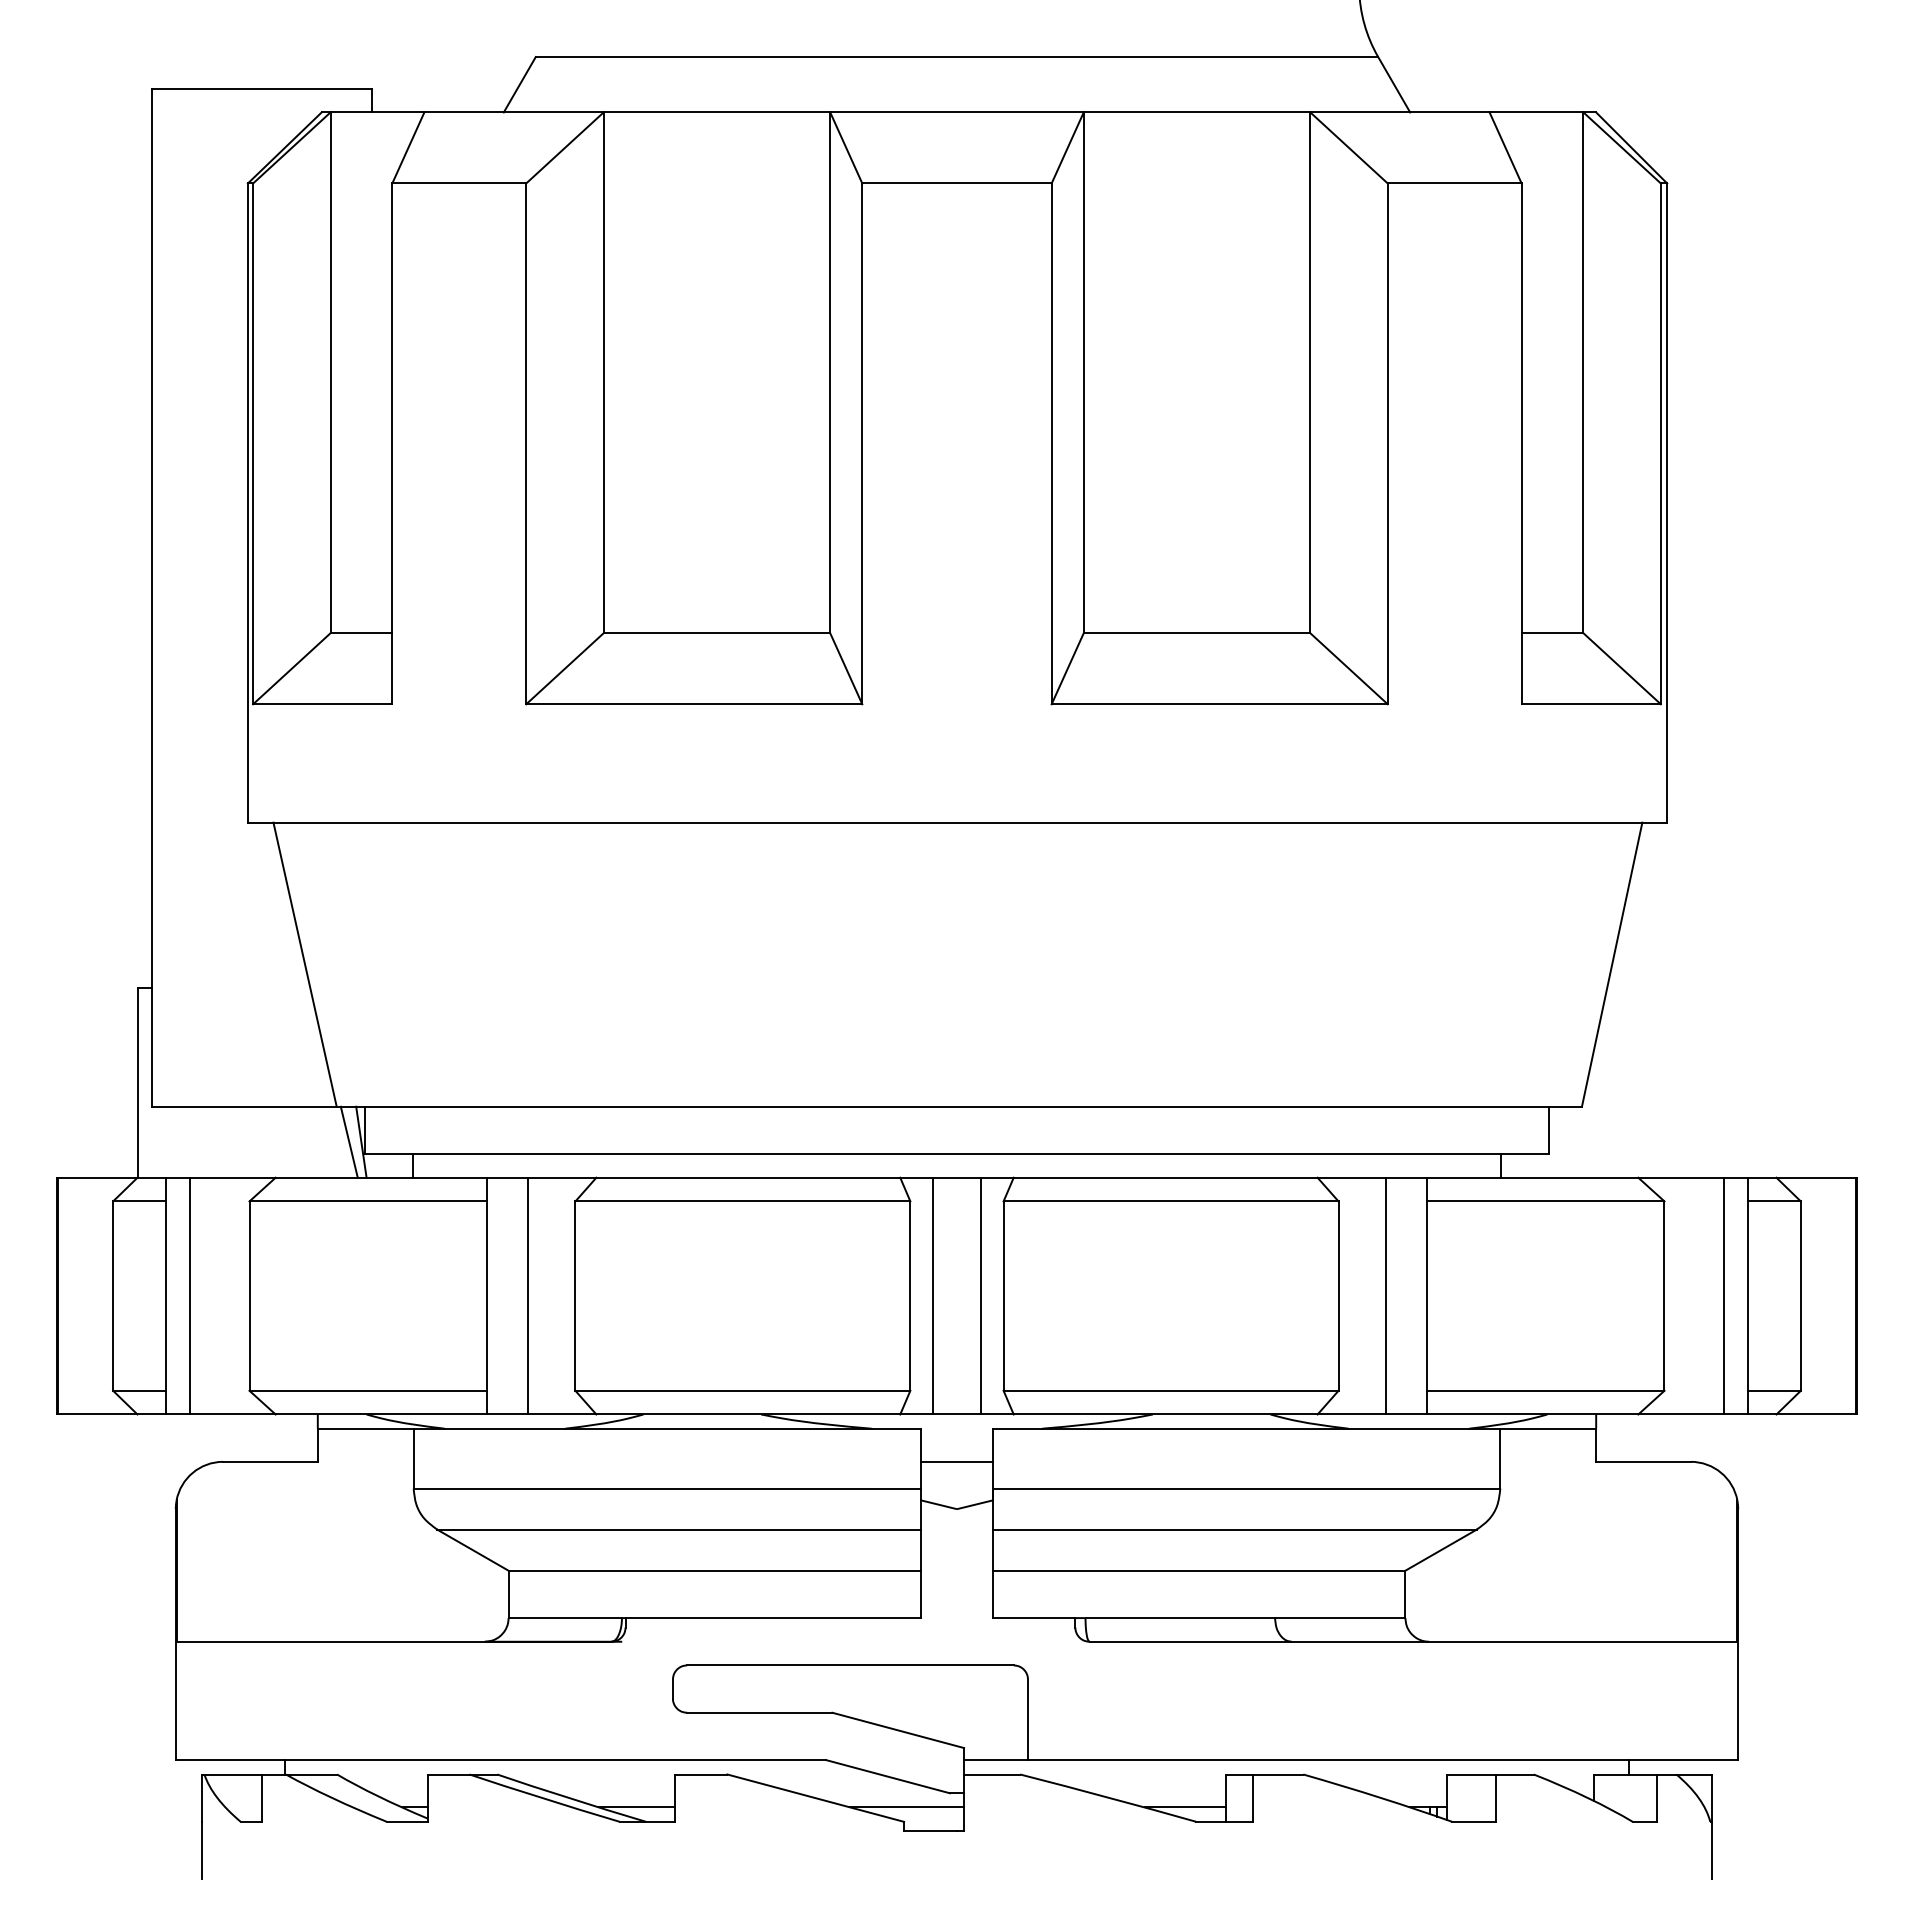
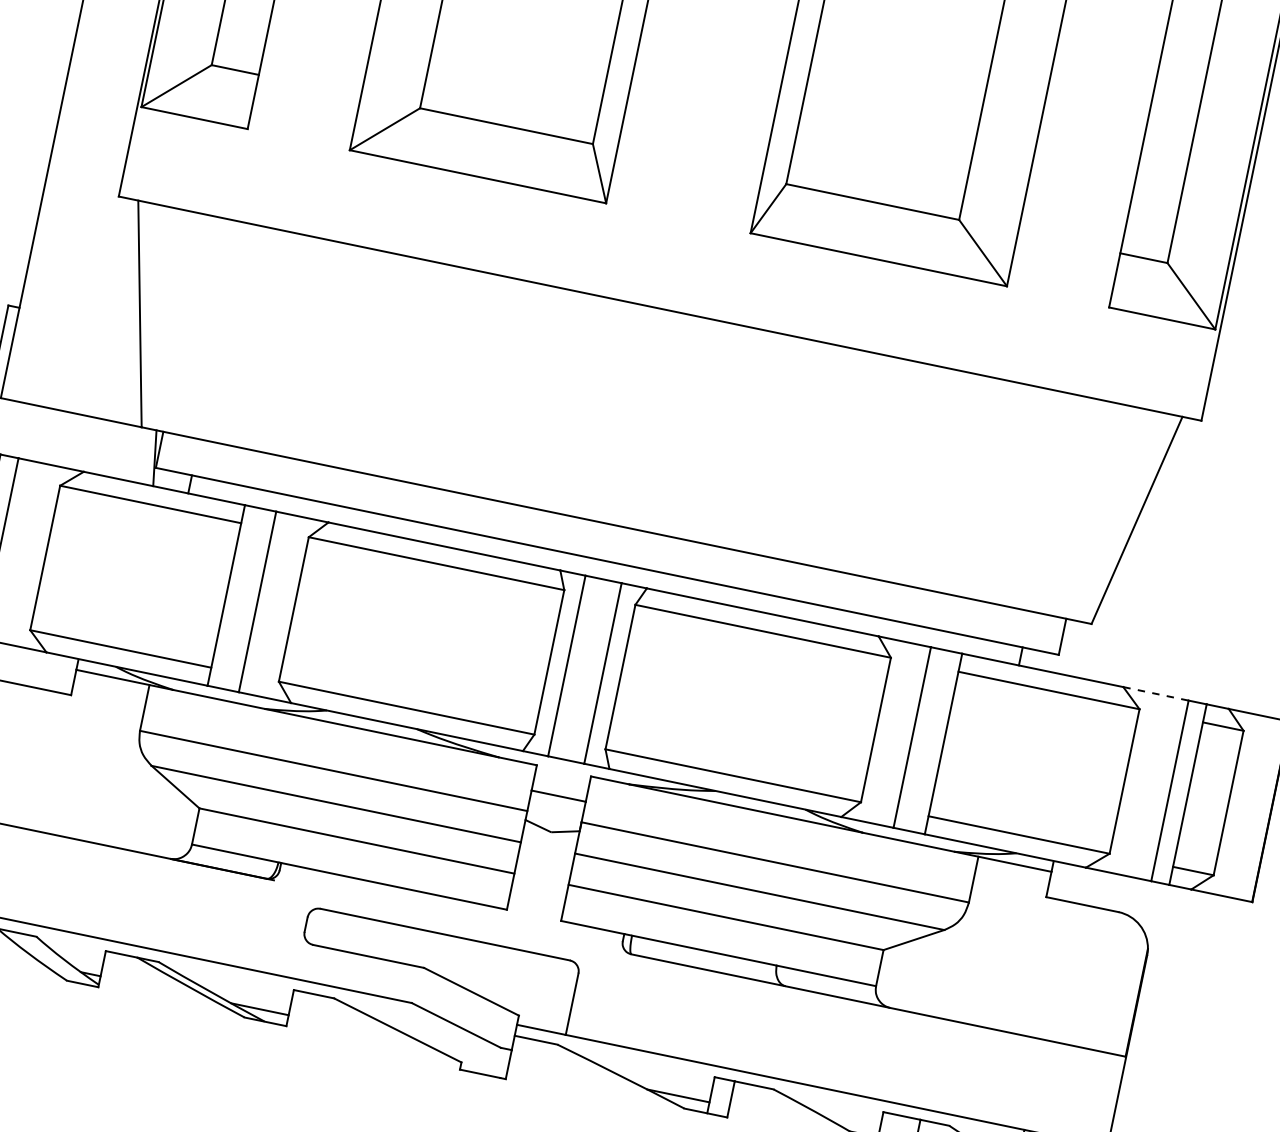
line: (348, 1141) -> (145, 455), removed
line: (1681, 1177) -> (1156, 693), solid -> dashed
line: (907, 1807) -> (466, 1052), removed

